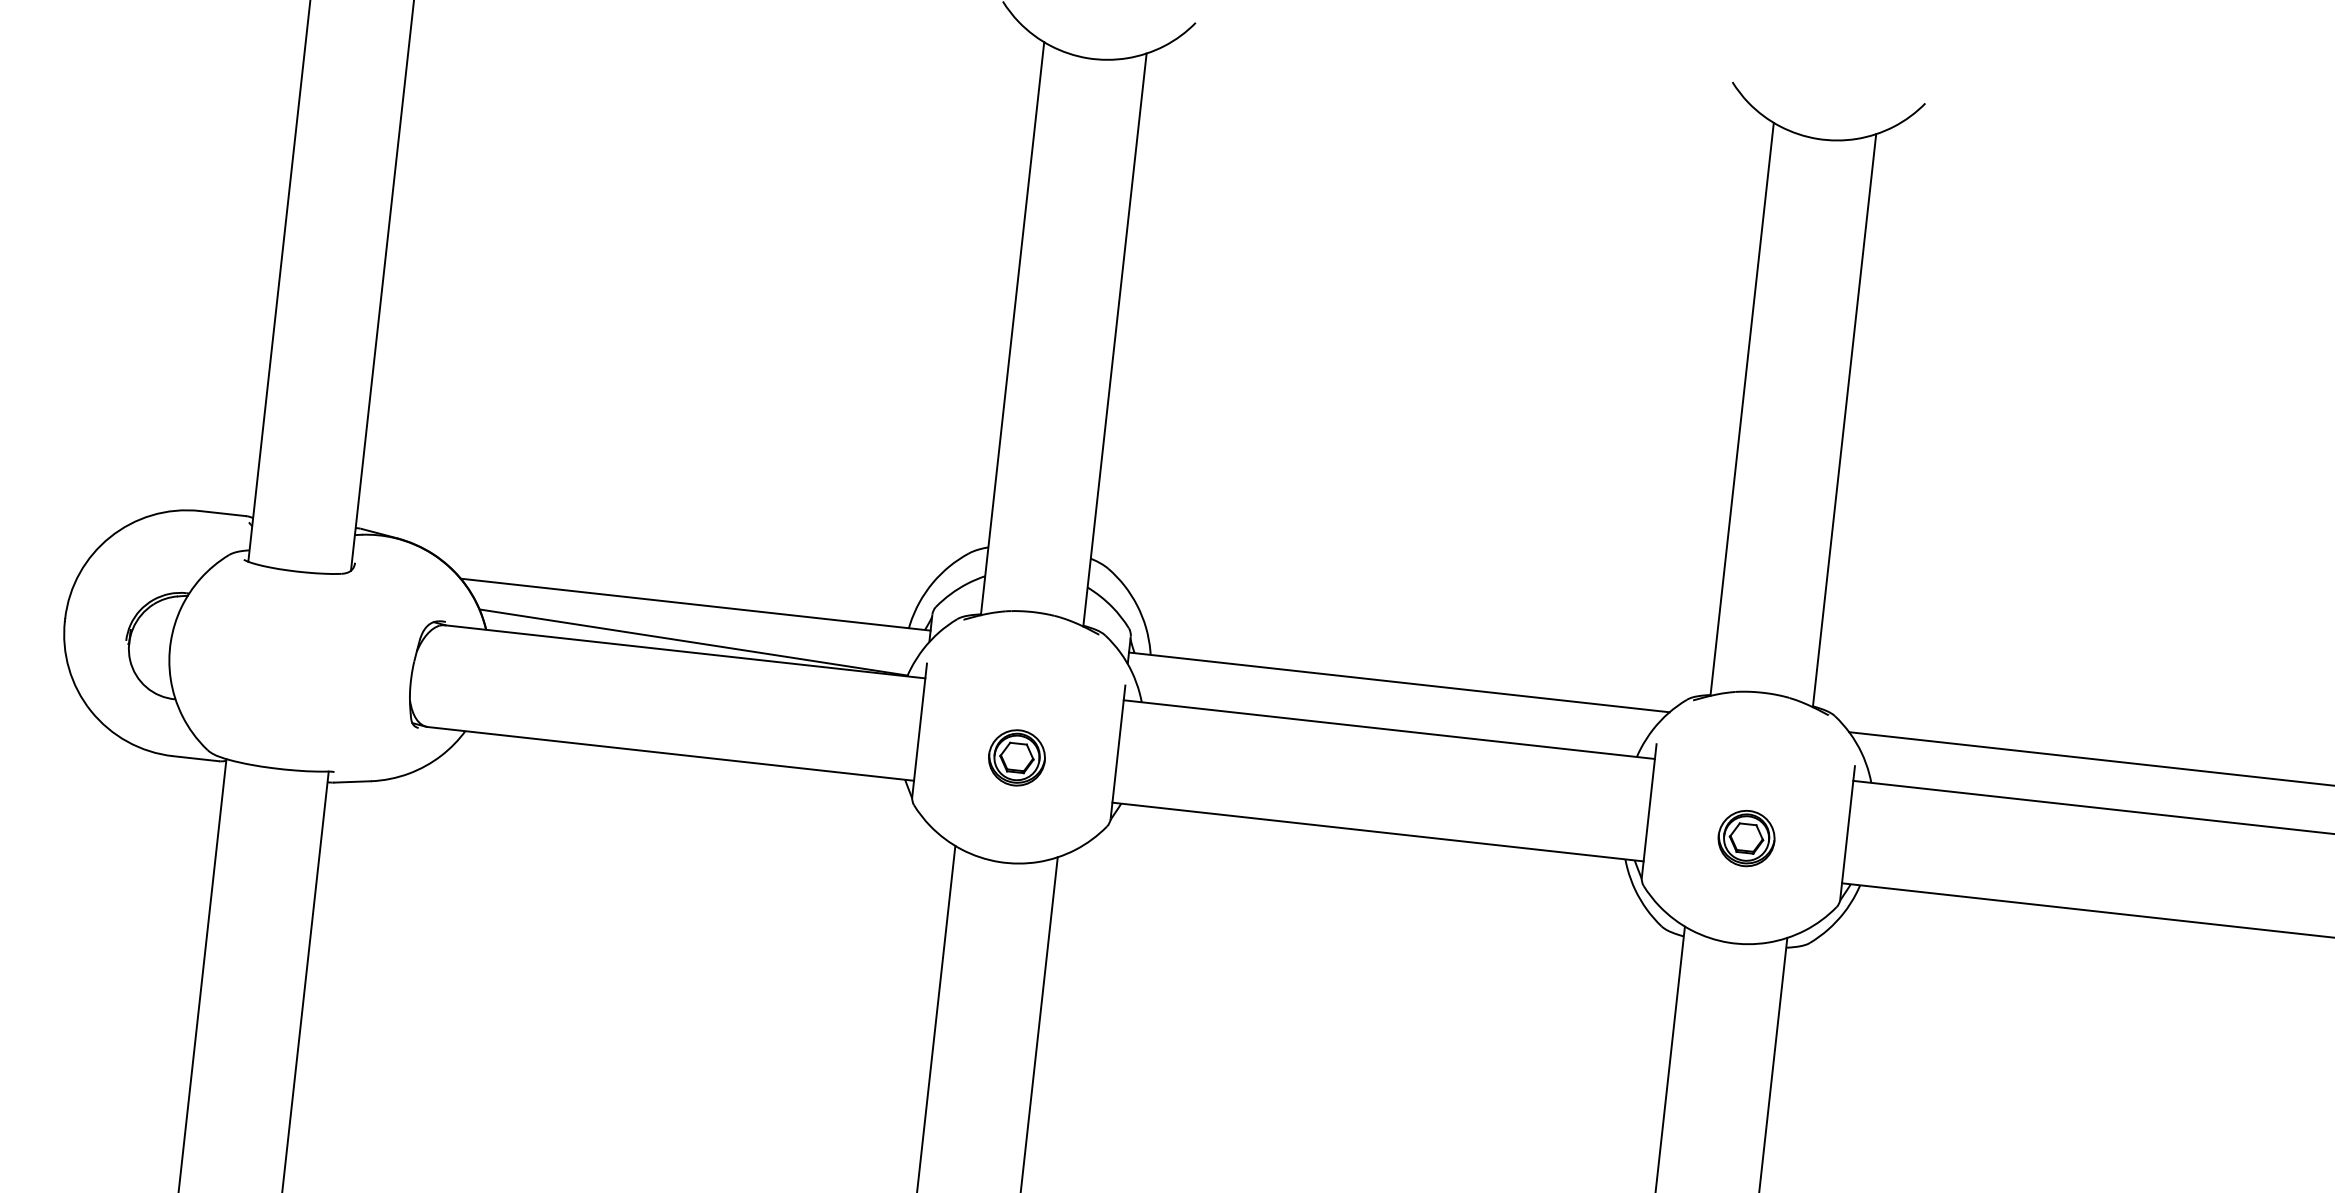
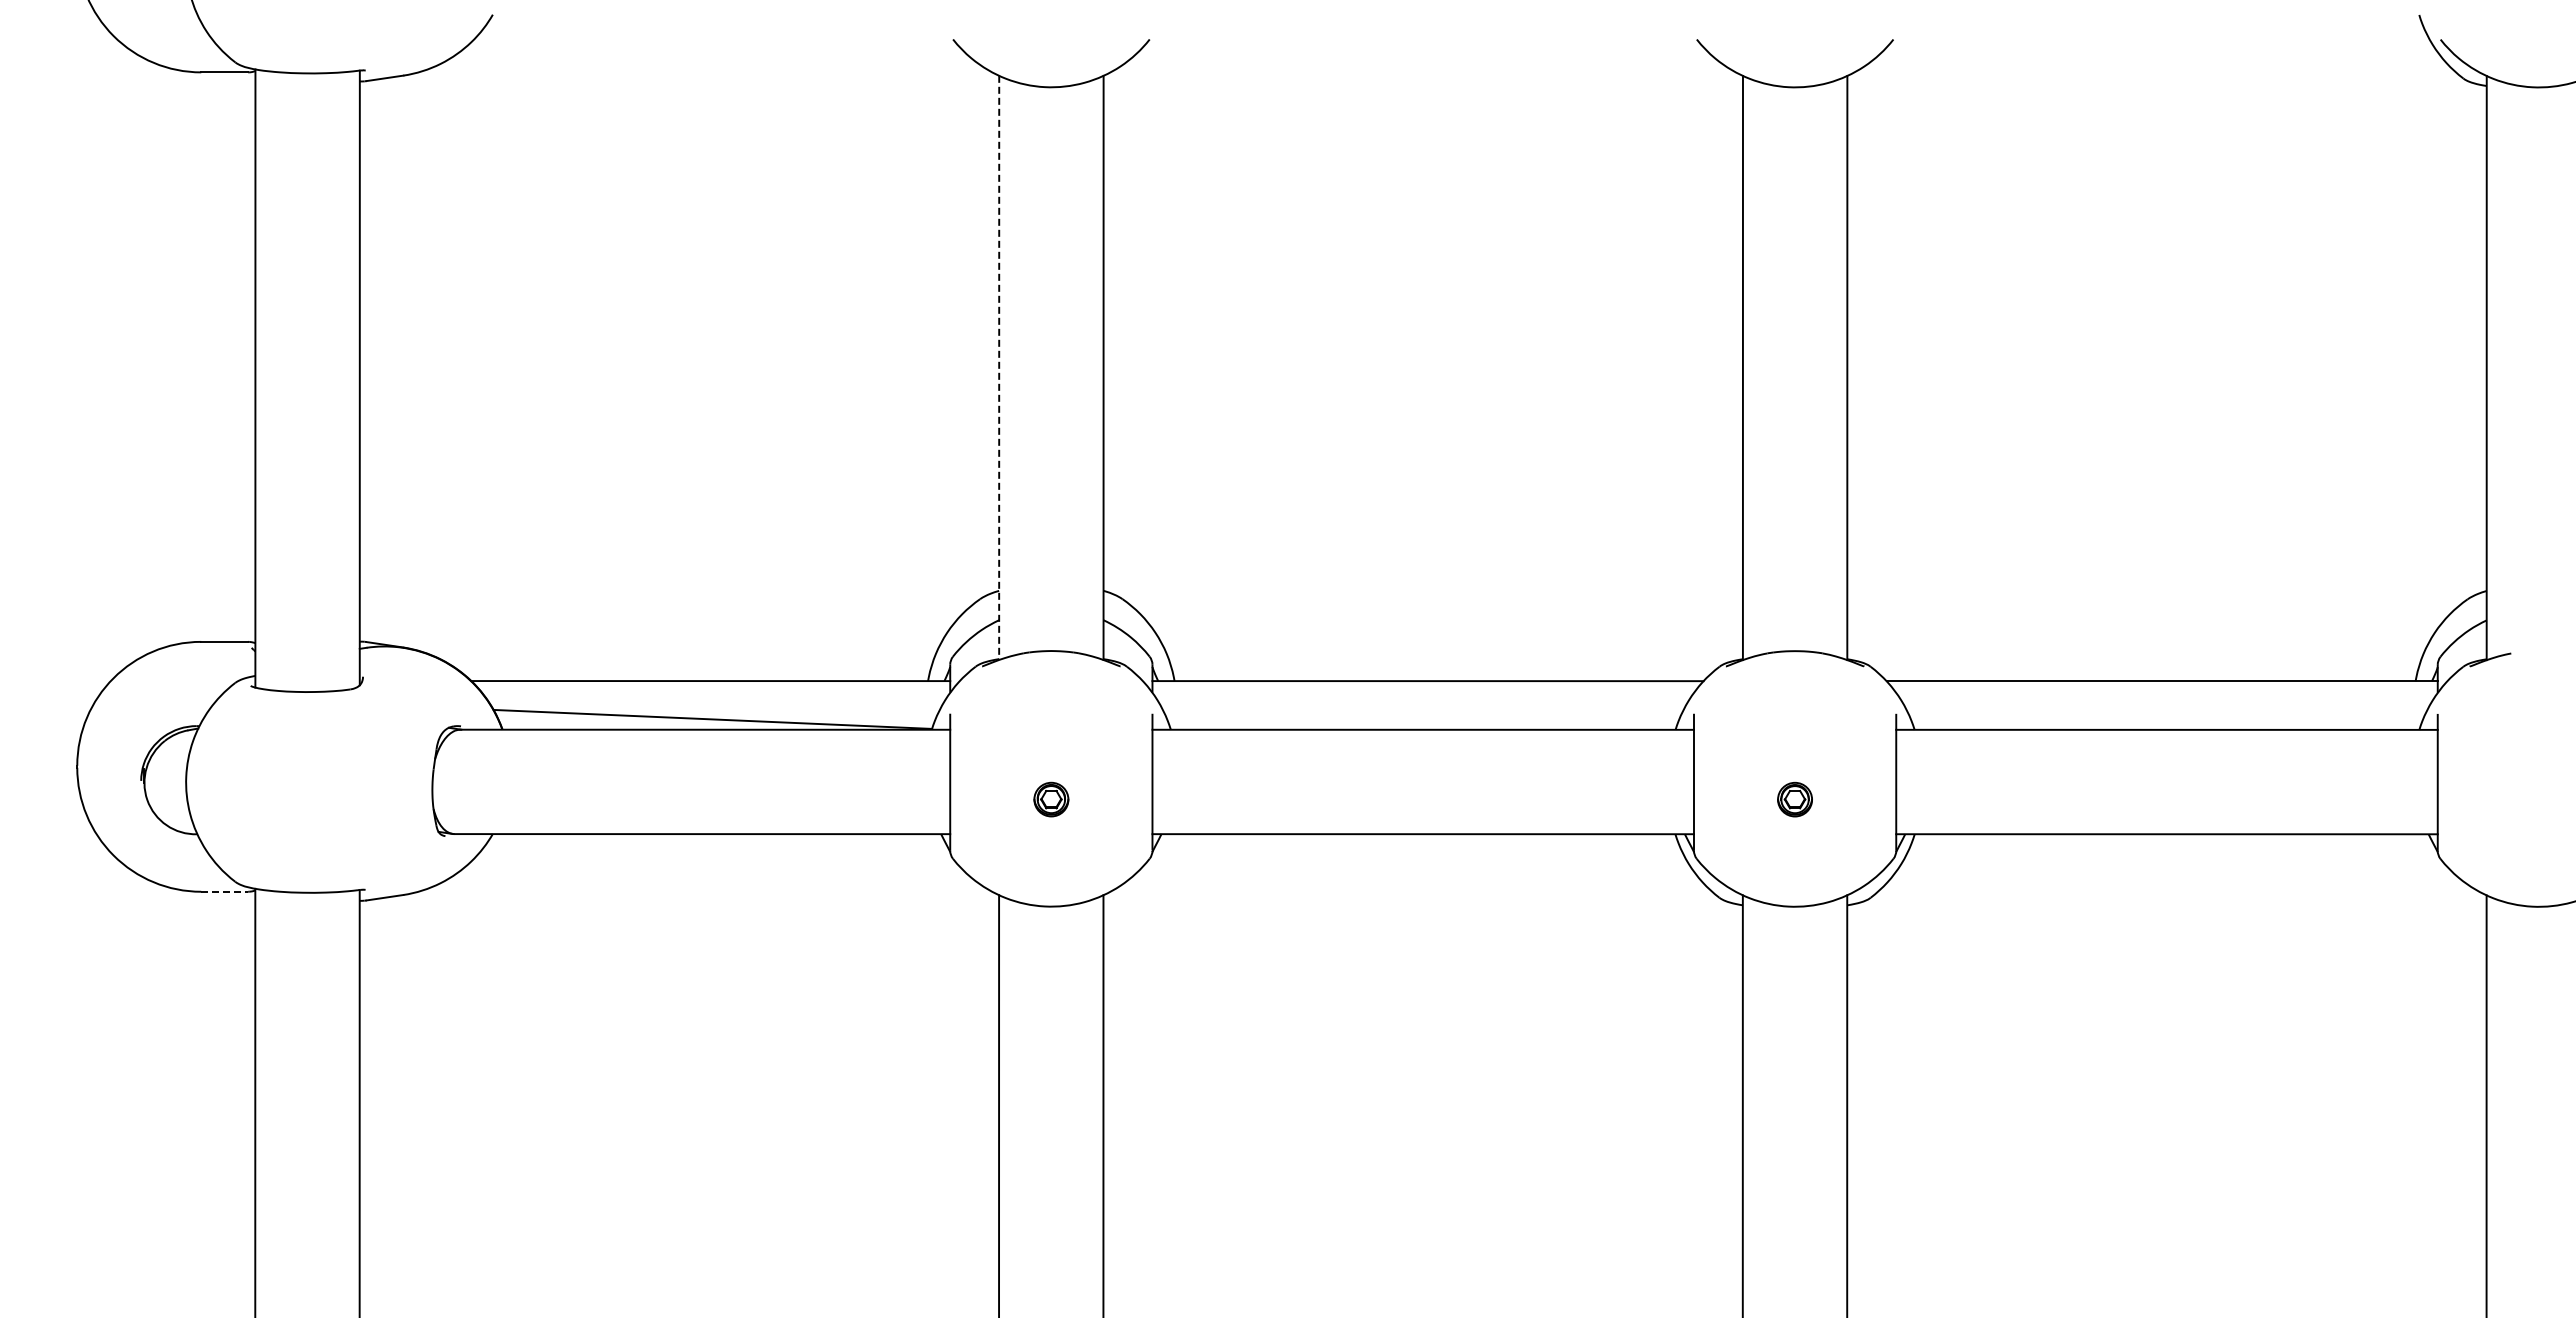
line: (1012, 329) -> (999, 368), solid -> dashed
part: (1017, 757) -> (1051, 799), size x0.6
line: (196, 758) -> (225, 891), solid -> dashed
part: (1745, 838) -> (1794, 799), size x0.6

